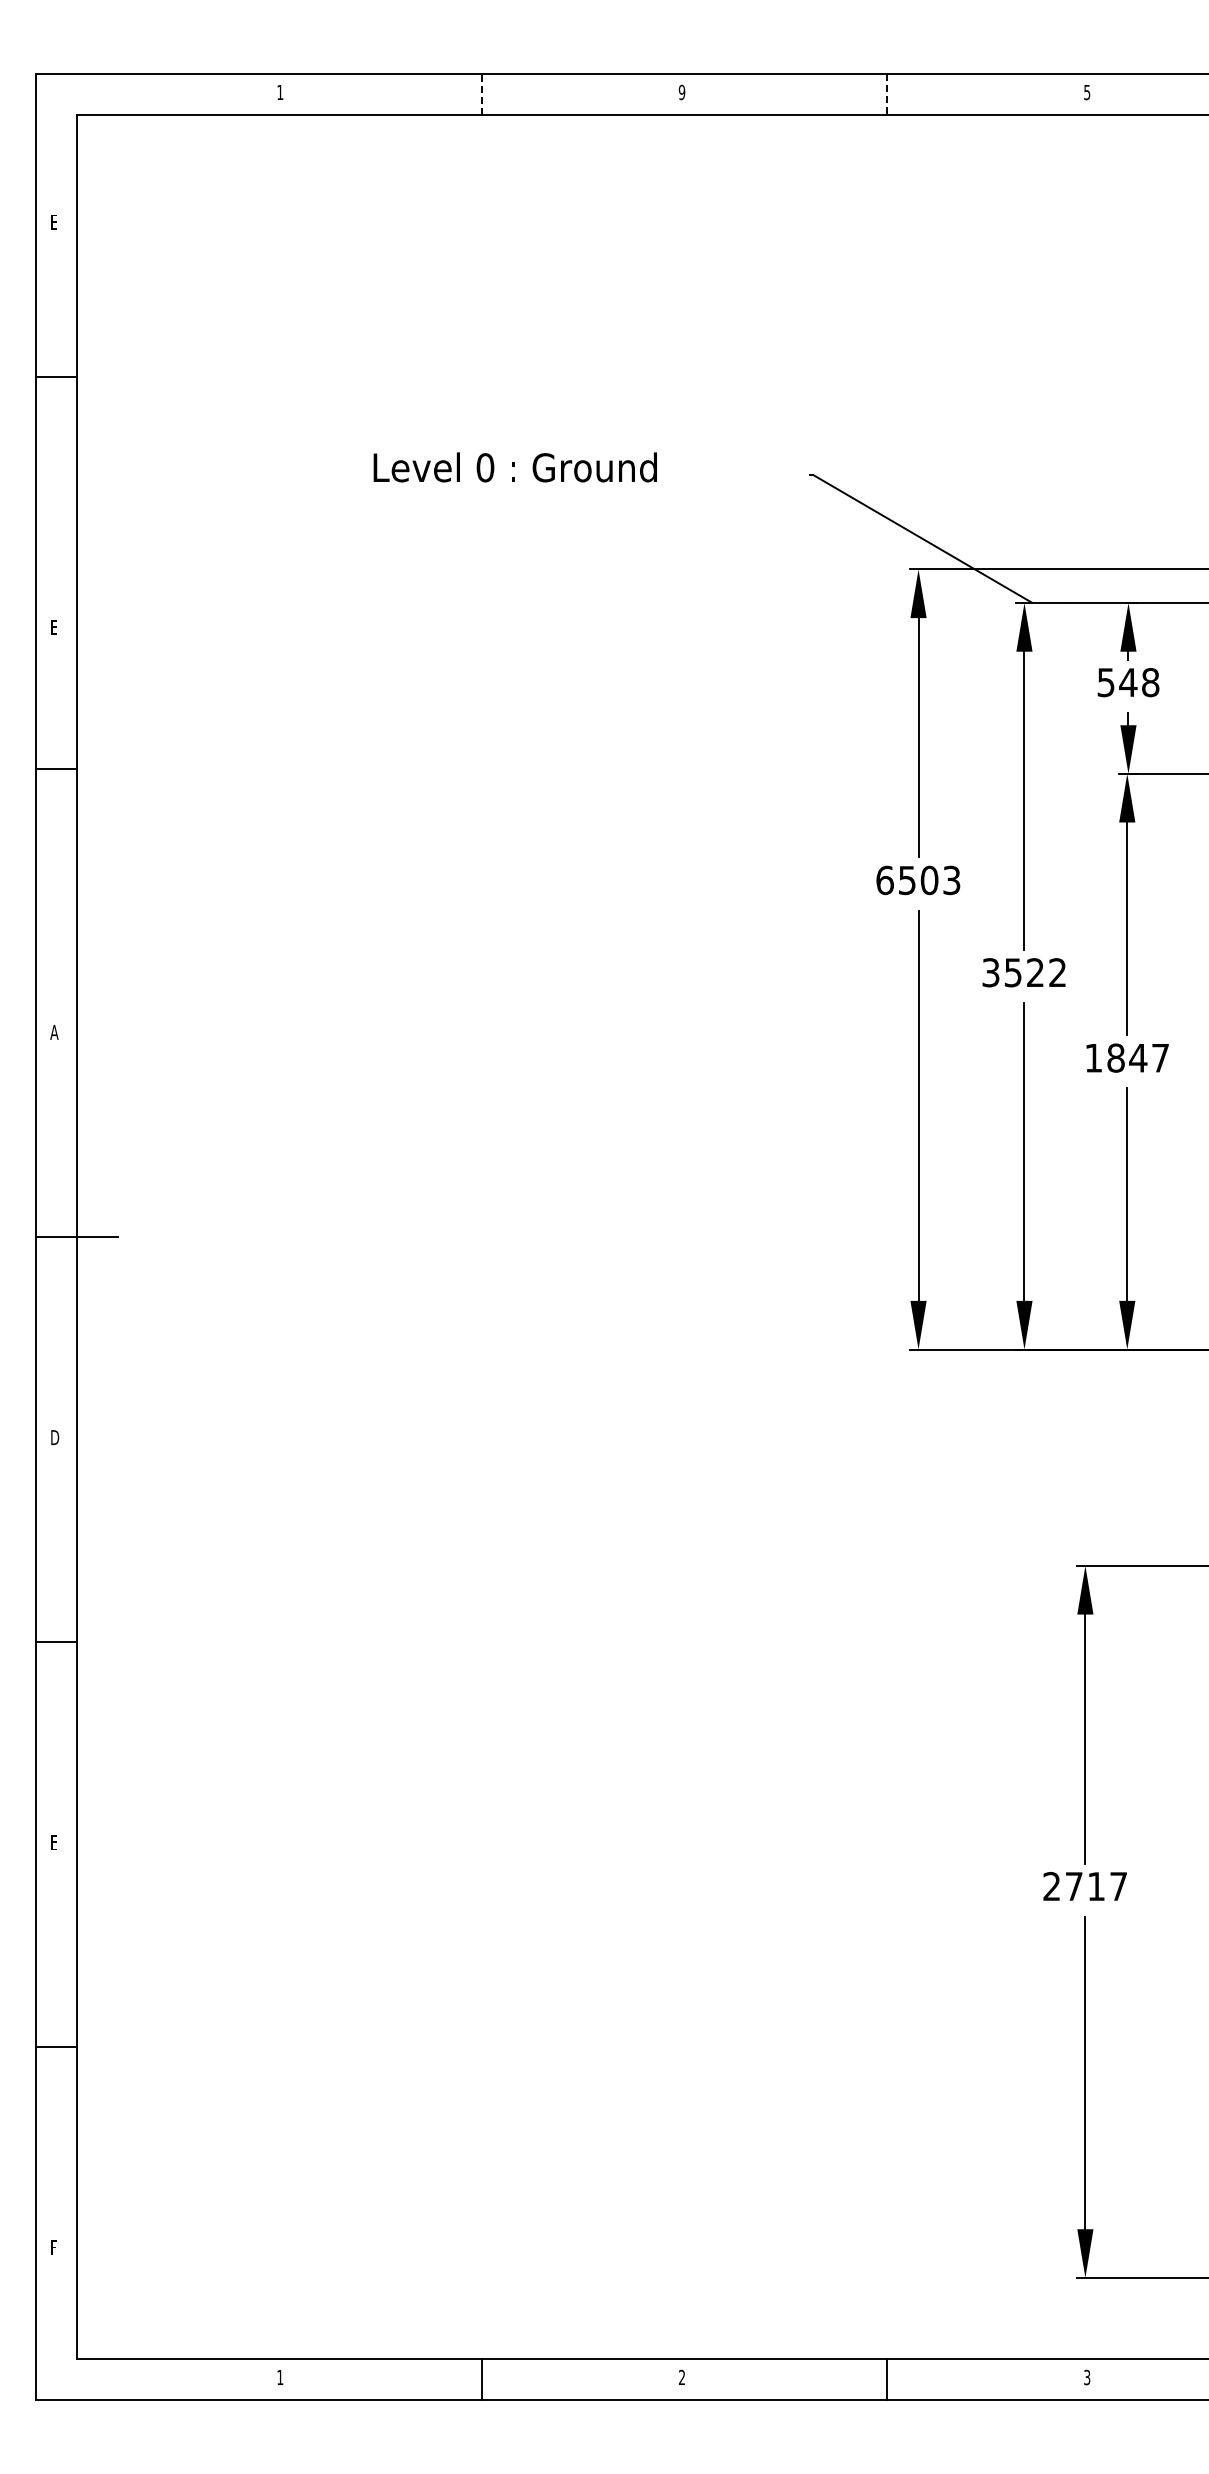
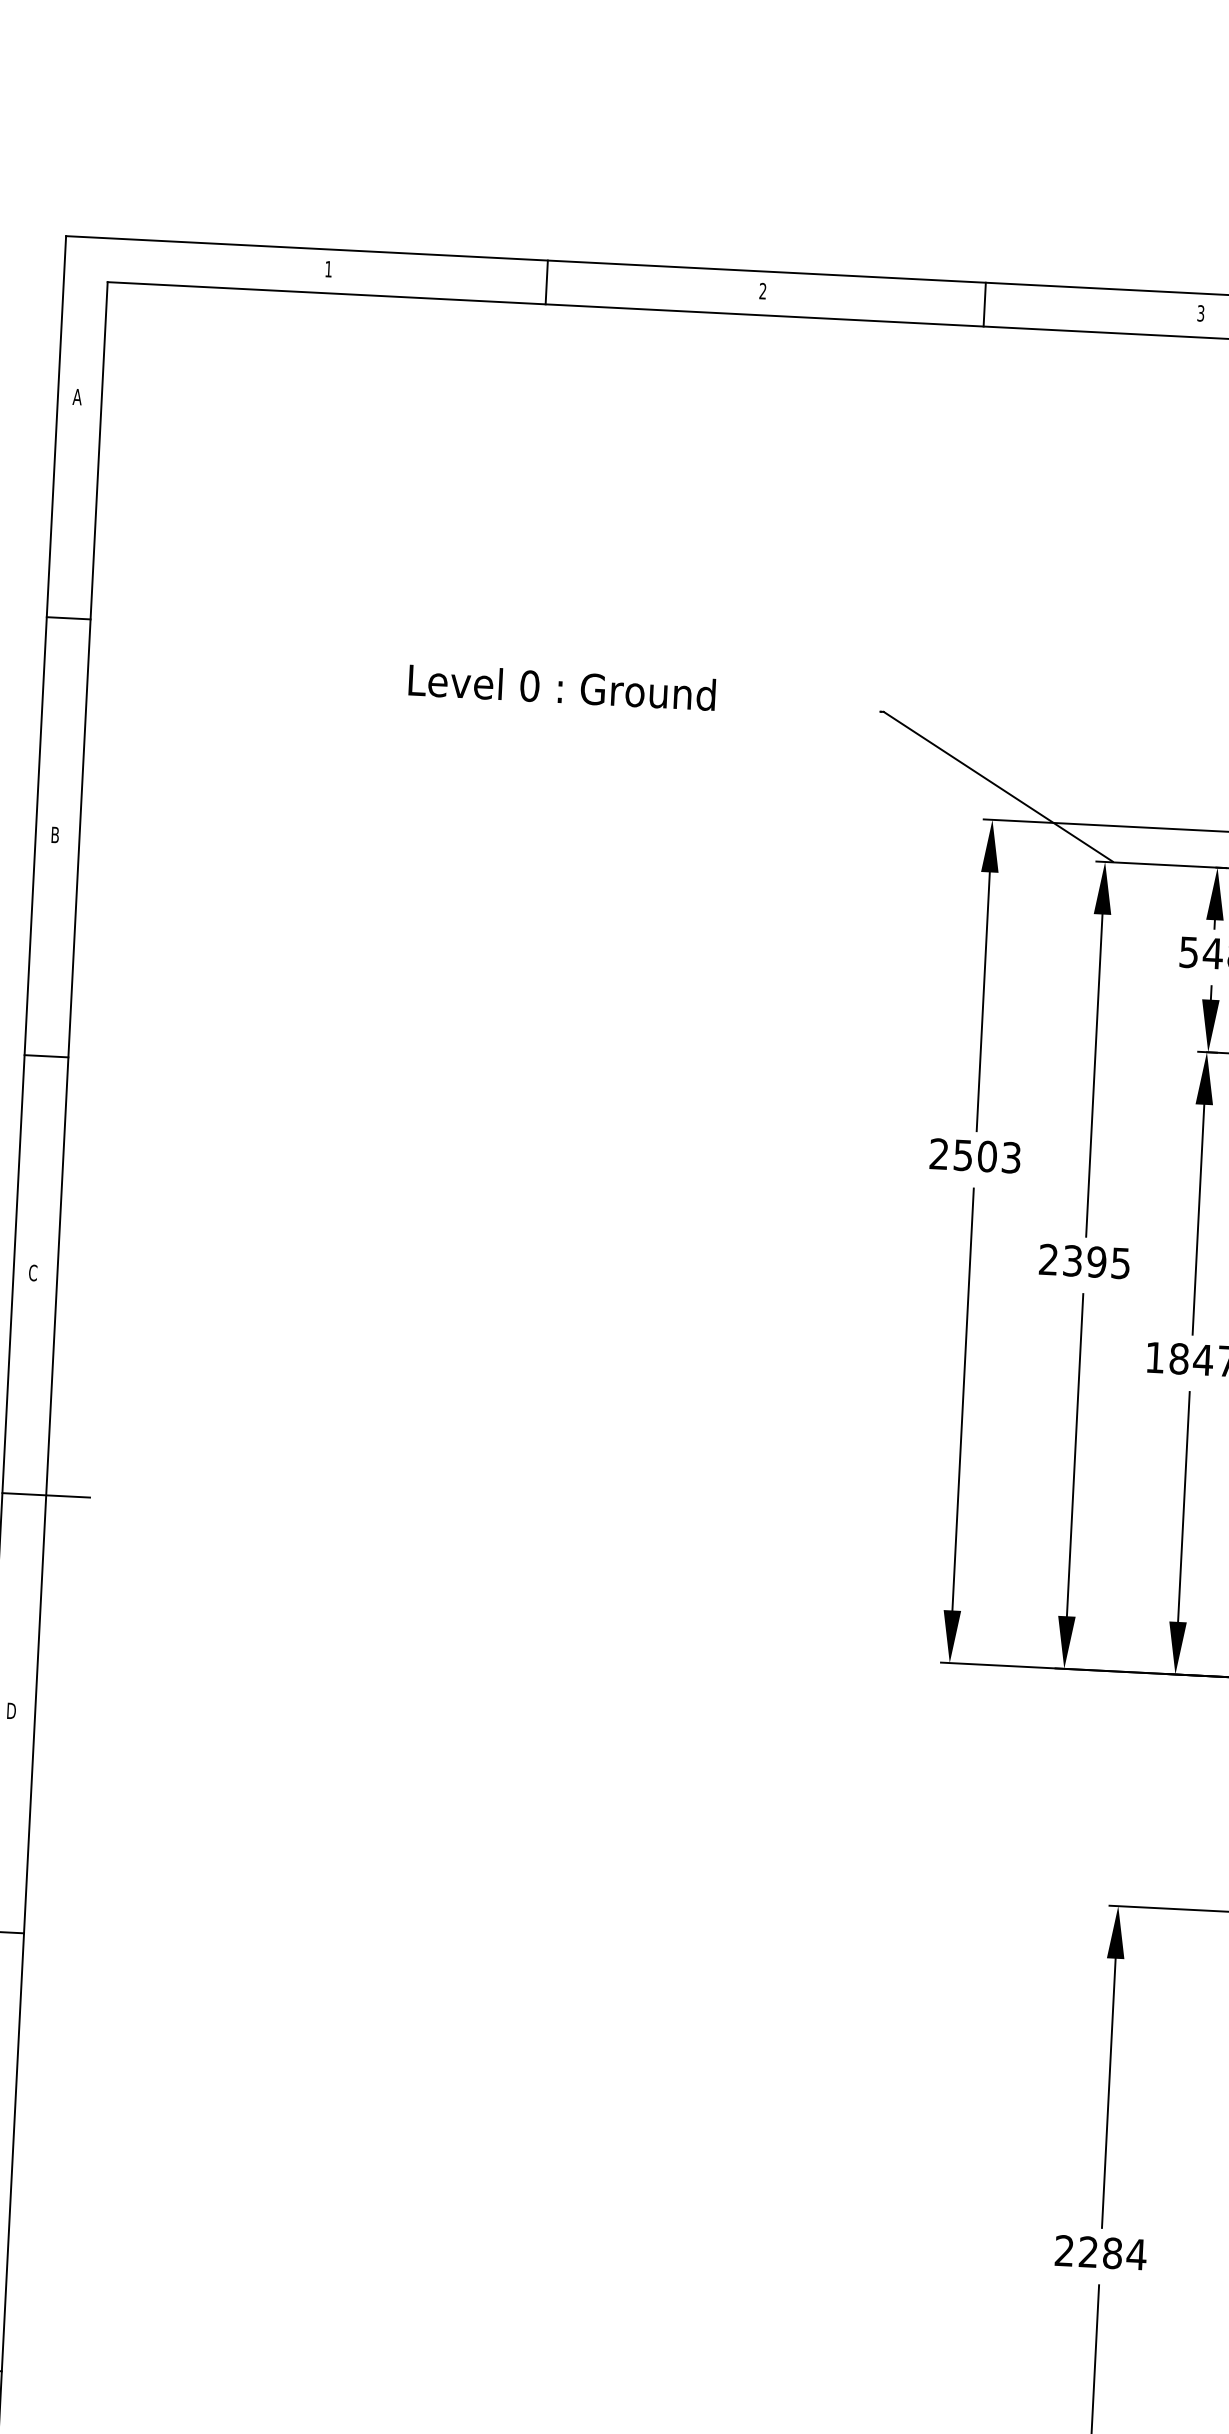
text: (1087, 91) -> (1201, 312), 5 -> 3
text: (681, 92) -> (762, 291), 9 -> 2
line: (482, 93) -> (547, 281), dashed -> solid
line: (887, 94) -> (984, 304), dashed -> solid
text: (54, 221) -> (77, 396), E -> A
line: (56, 376) -> (68, 618), moved
text: (54, 626) -> (55, 834), E -> B
line: (56, 768) -> (46, 1055), moved
text: (884, 880) -> (938, 1154), 6503 -> 2503
text: (1023, 972) -> (1083, 1261), 3522 -> 2395
text: (54, 1032) -> (33, 1273), A -> C
text: (1096, 1886) -> (1112, 2253), 2717 -> 2284

